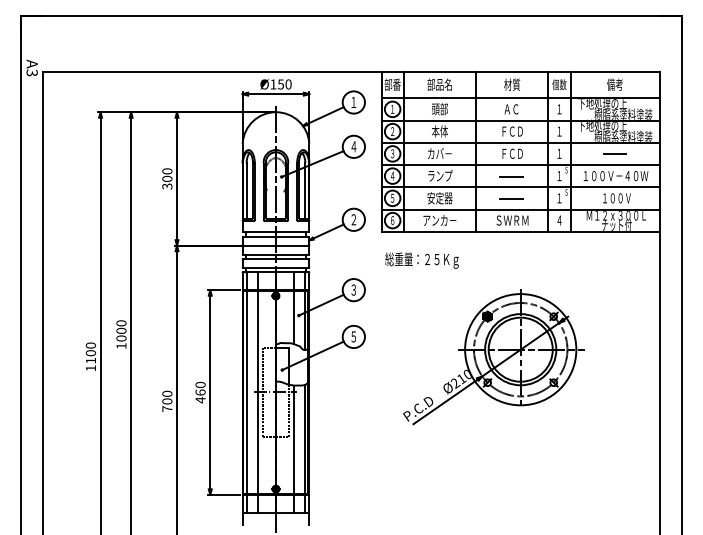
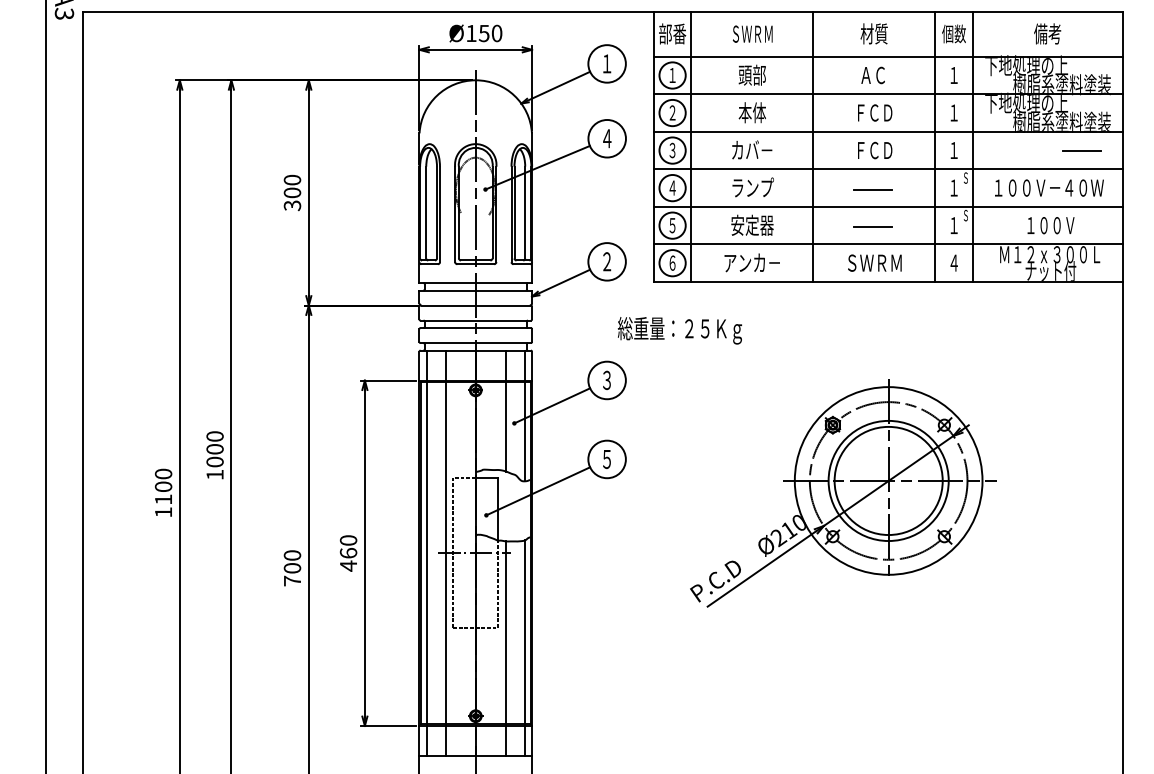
text: (439, 84) -> (751, 33), 部品名 -> ＳＷＲＭ
line: (614, 153) -> (1080, 149), moved
text: (421, 260) -> (679, 330), moved

